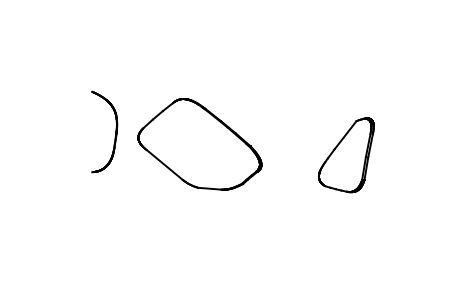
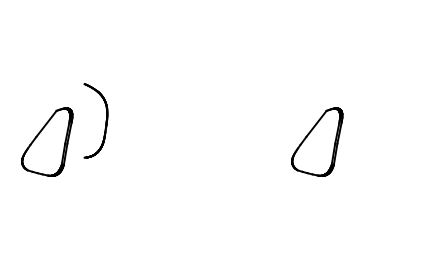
part: (199, 143) -> (182, 131), removed
part: (51, 154) -> (47, 141), added

